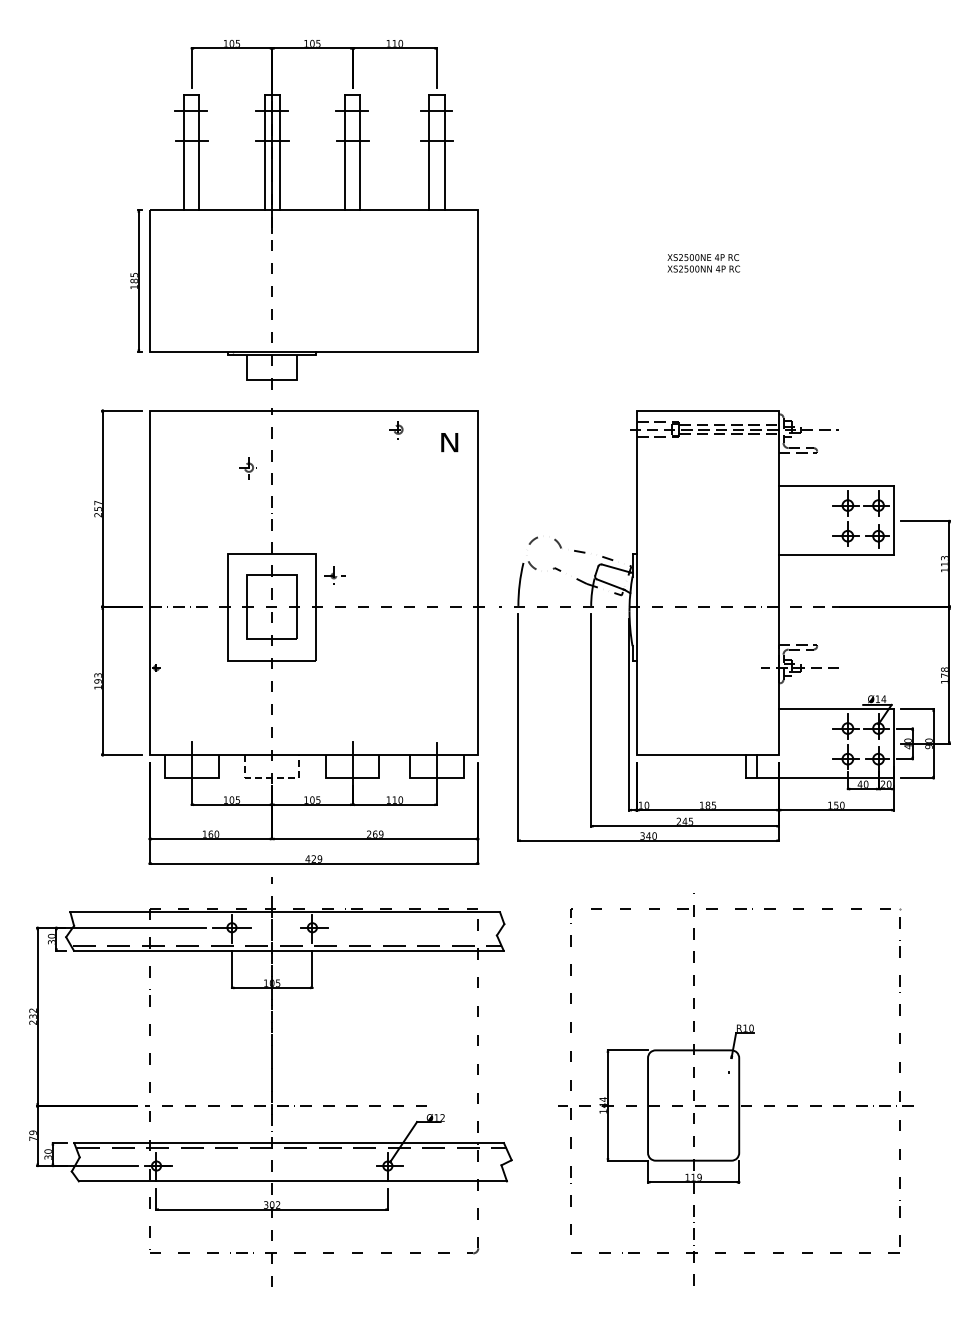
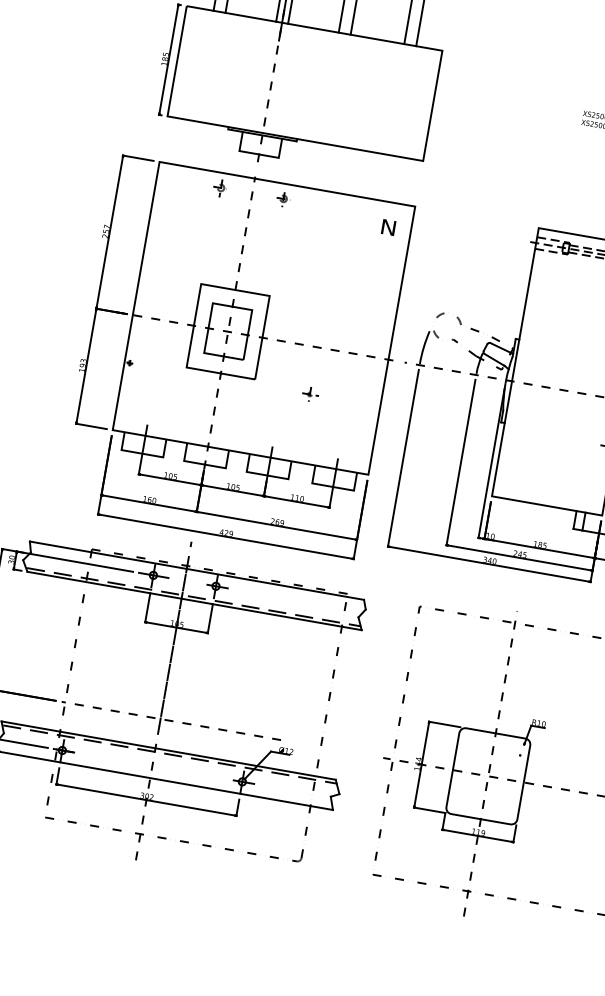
part: (396, 430) -> (282, 199), moved
part: (247, 468) -> (219, 188), moved
part: (334, 575) -> (310, 394), moved
line: (272, 778) -> (205, 464), dashed -> solid

